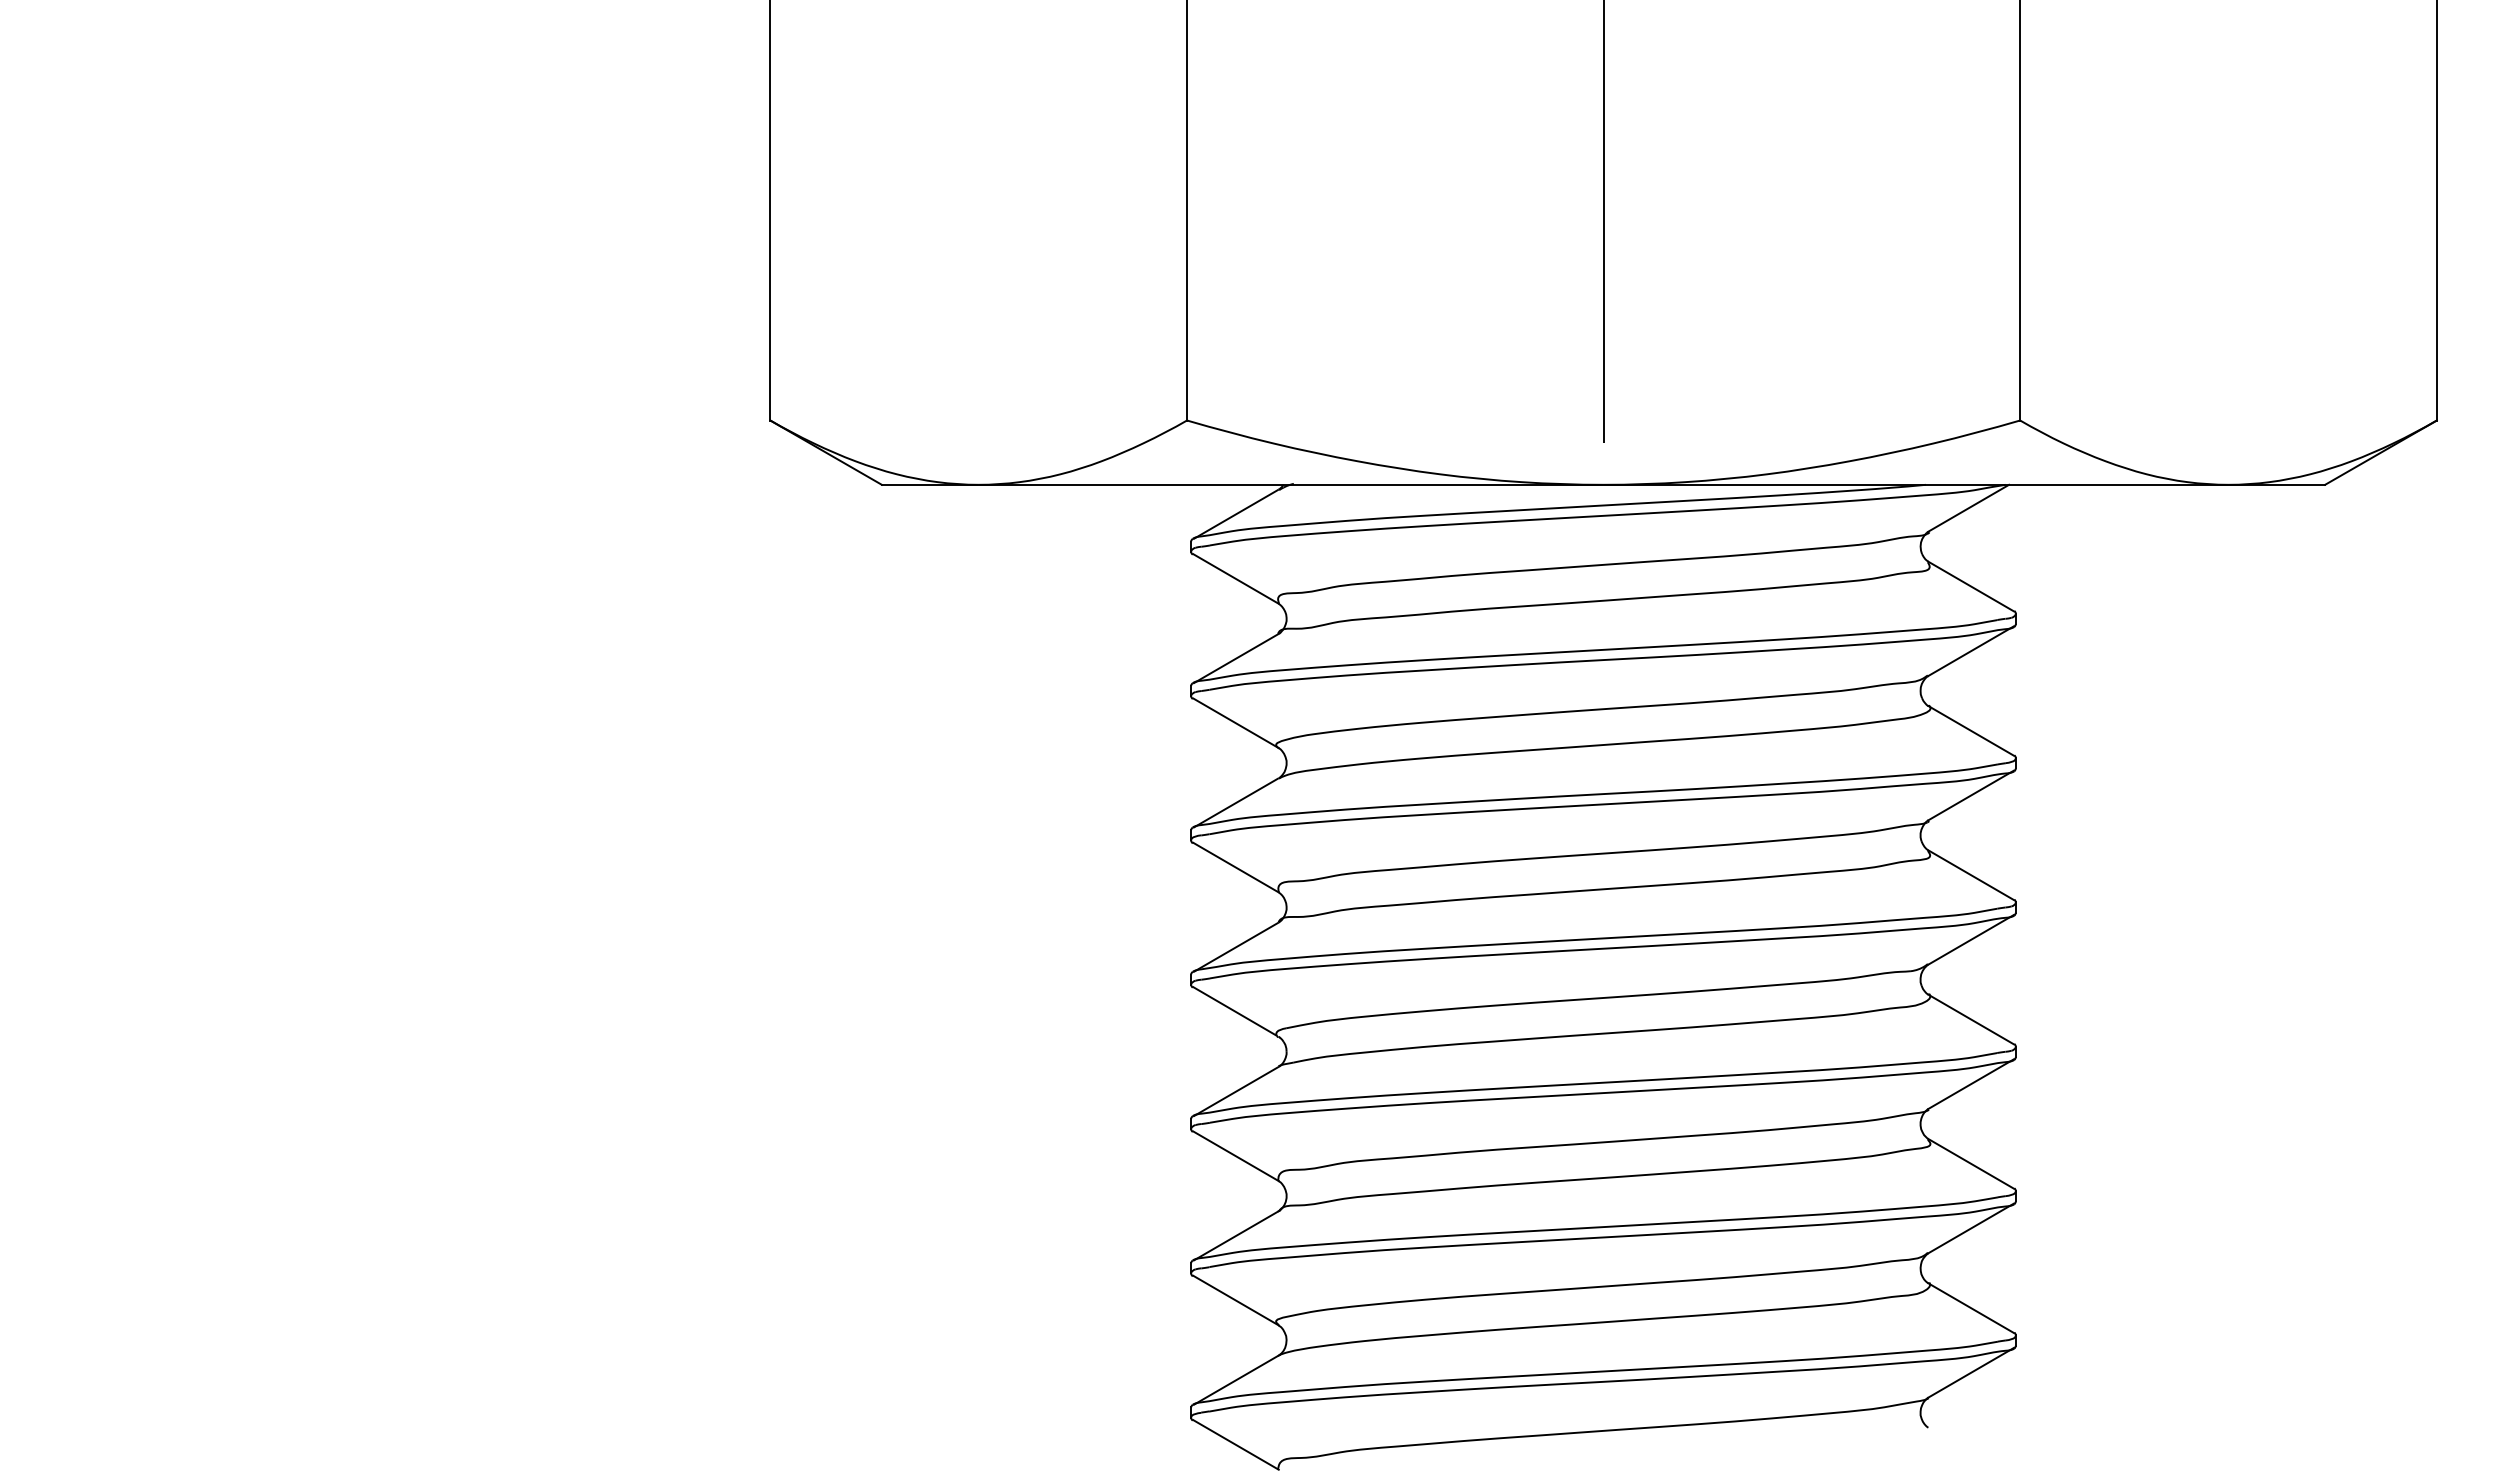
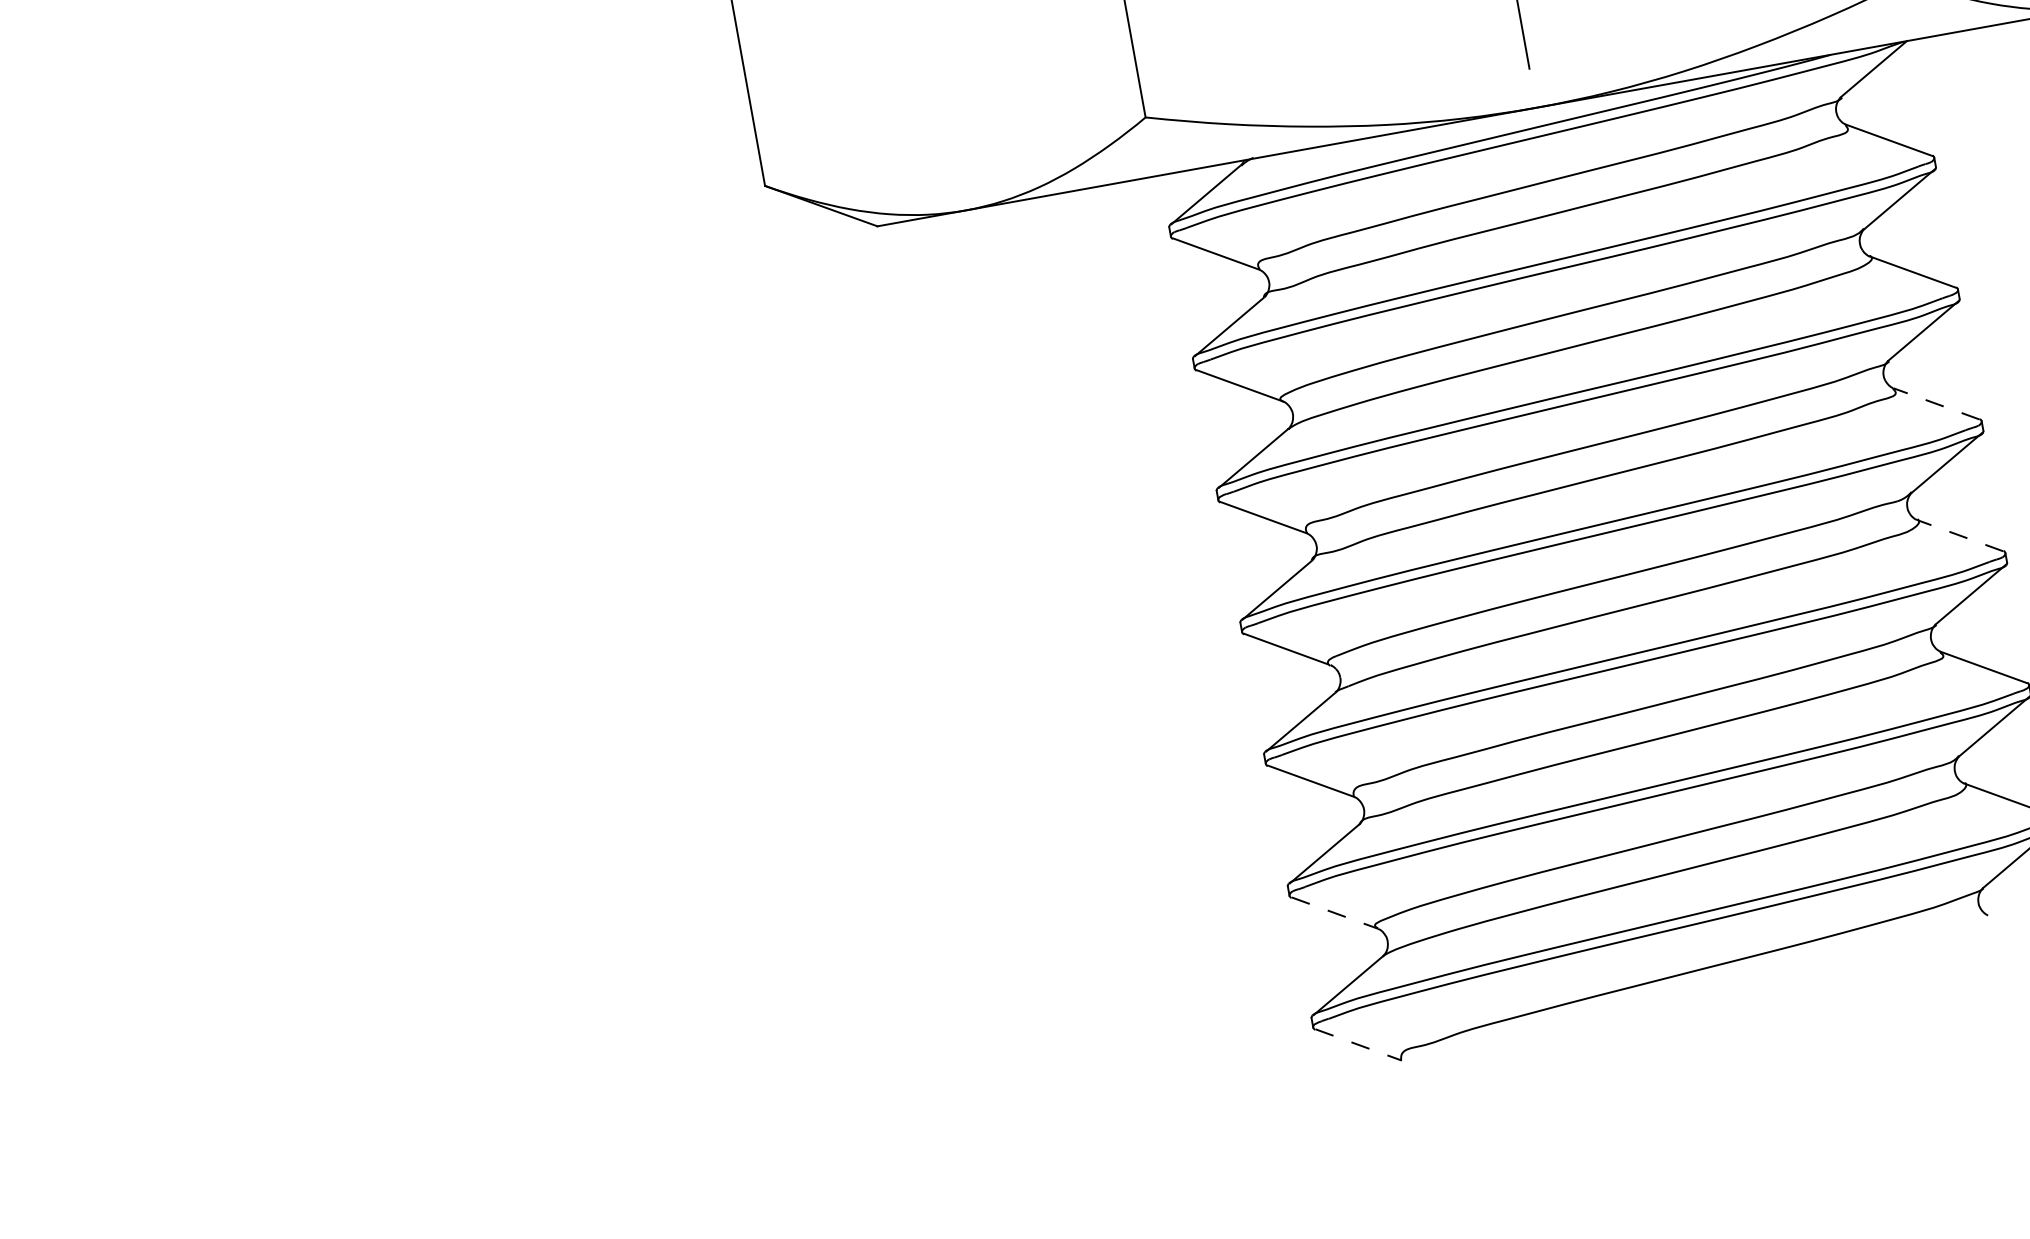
line: (1970, 874) -> (1935, 403), solid -> dashed
line: (1970, 1019) -> (1959, 535), solid -> dashed
line: (1236, 1300) -> (1335, 912), solid -> dashed
line: (1236, 1445) -> (1359, 1045), solid -> dashed

